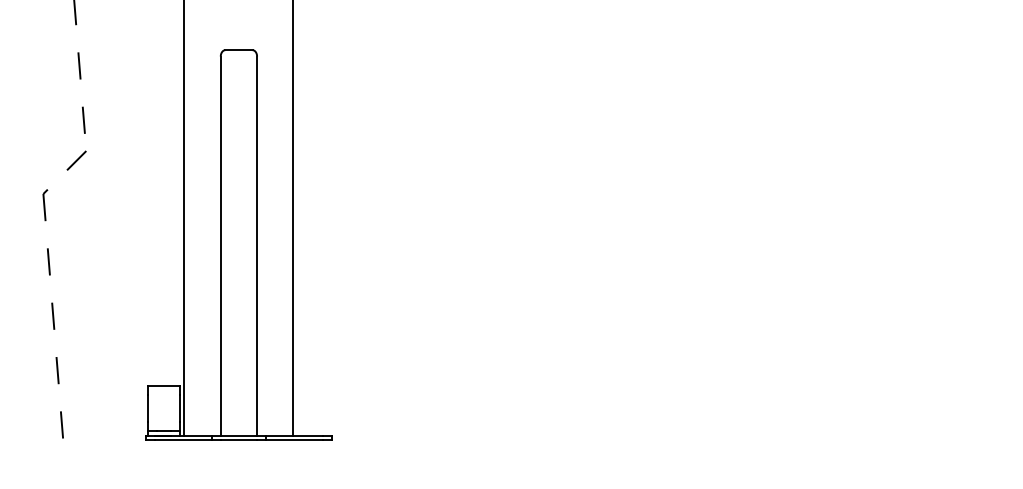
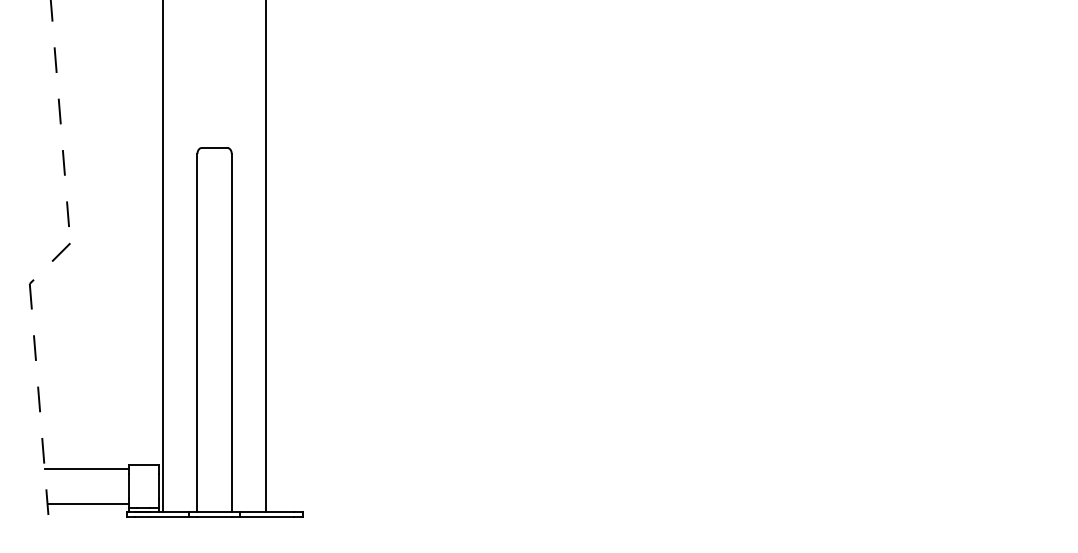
line: (103, 390) -> (86, 469), added
line: (104, 426) -> (87, 503), added

